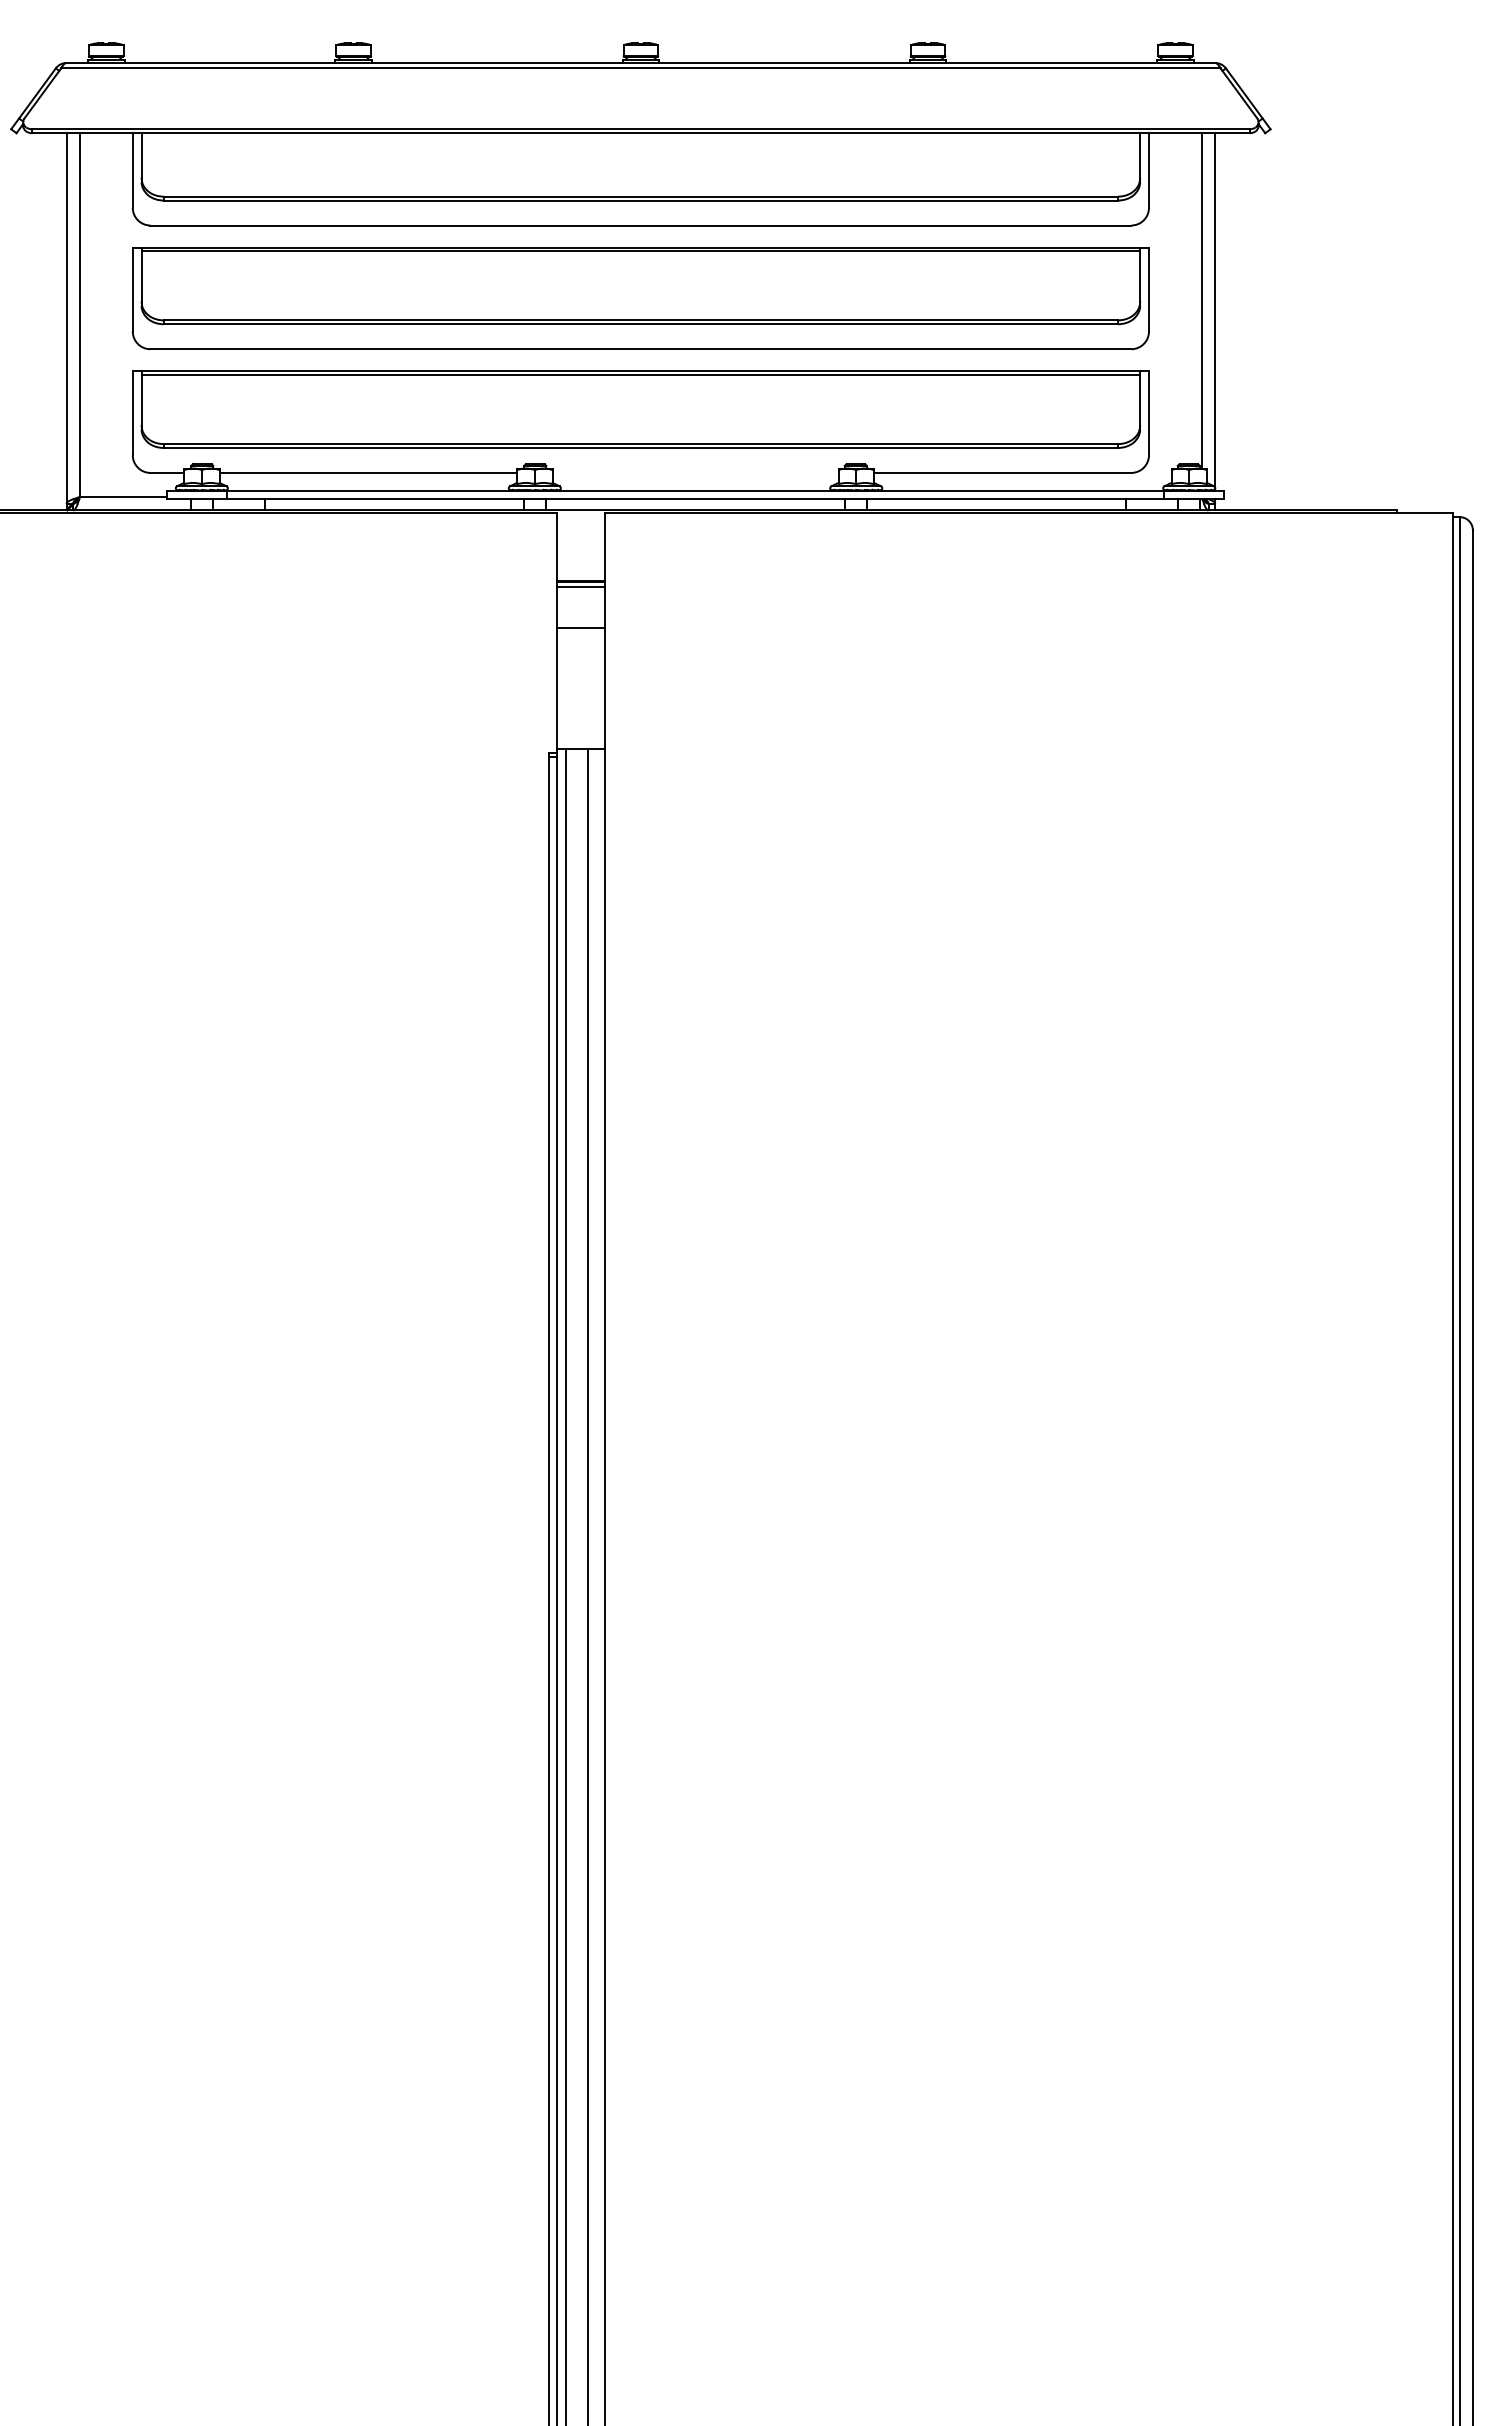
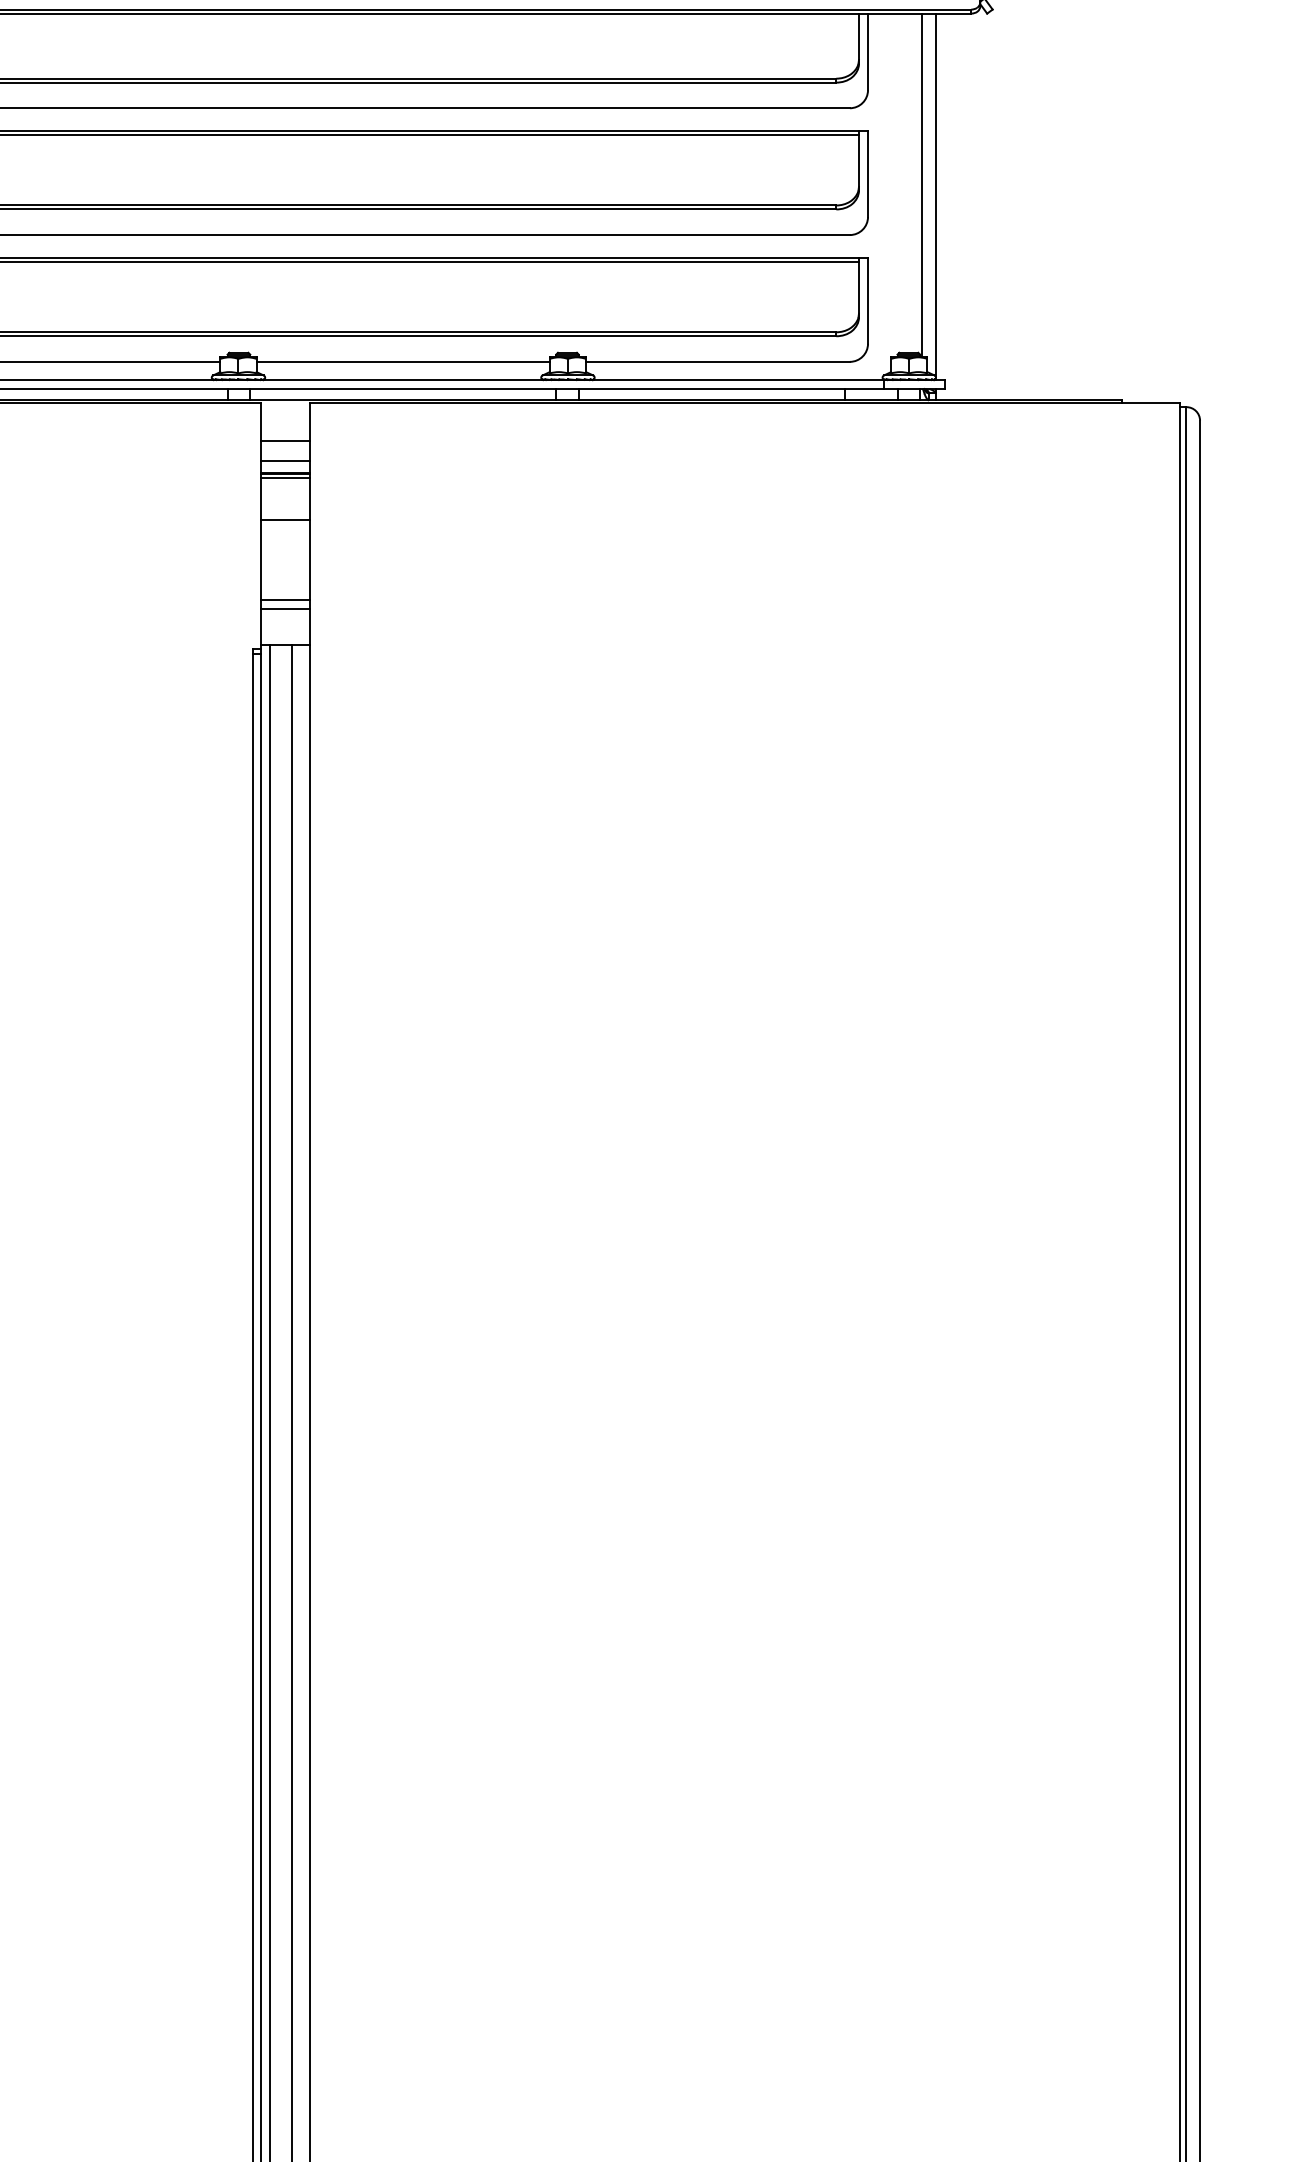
line: (695, 472) -> (403, 361), added
line: (580, 550) -> (285, 441), added
line: (580, 569) -> (285, 460), added
line: (580, 704) -> (285, 599), added
line: (580, 713) -> (285, 608), added

